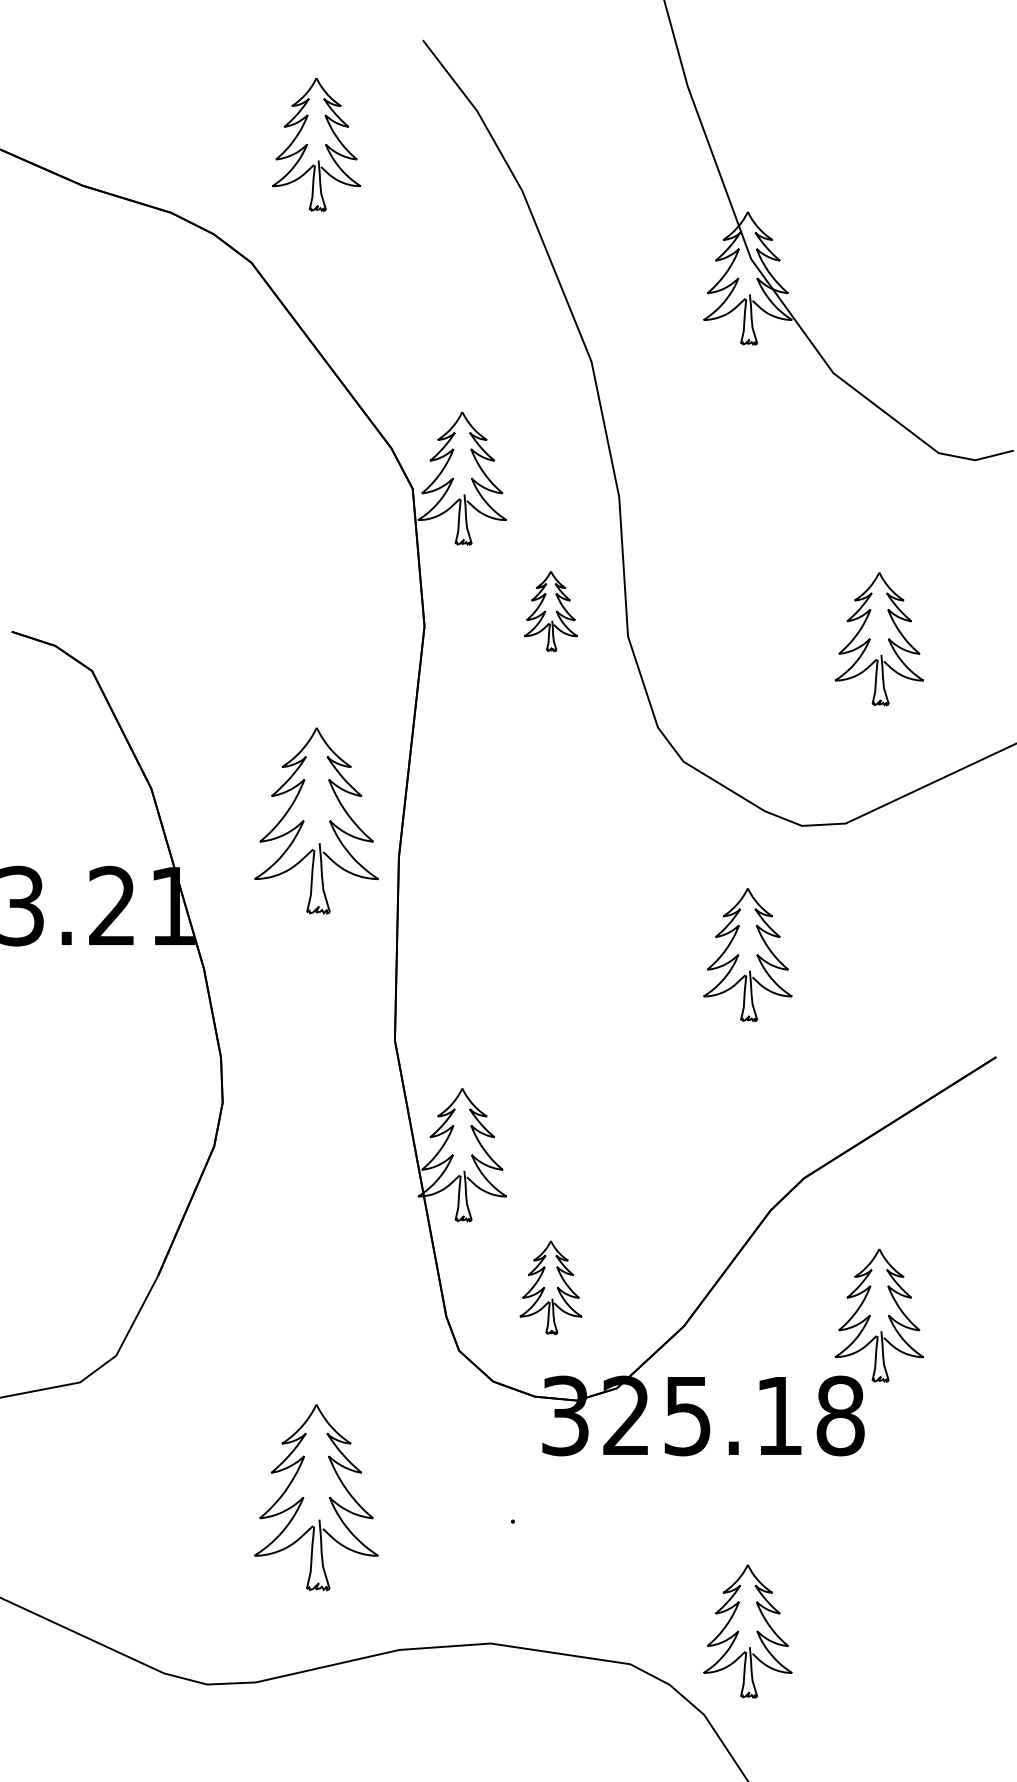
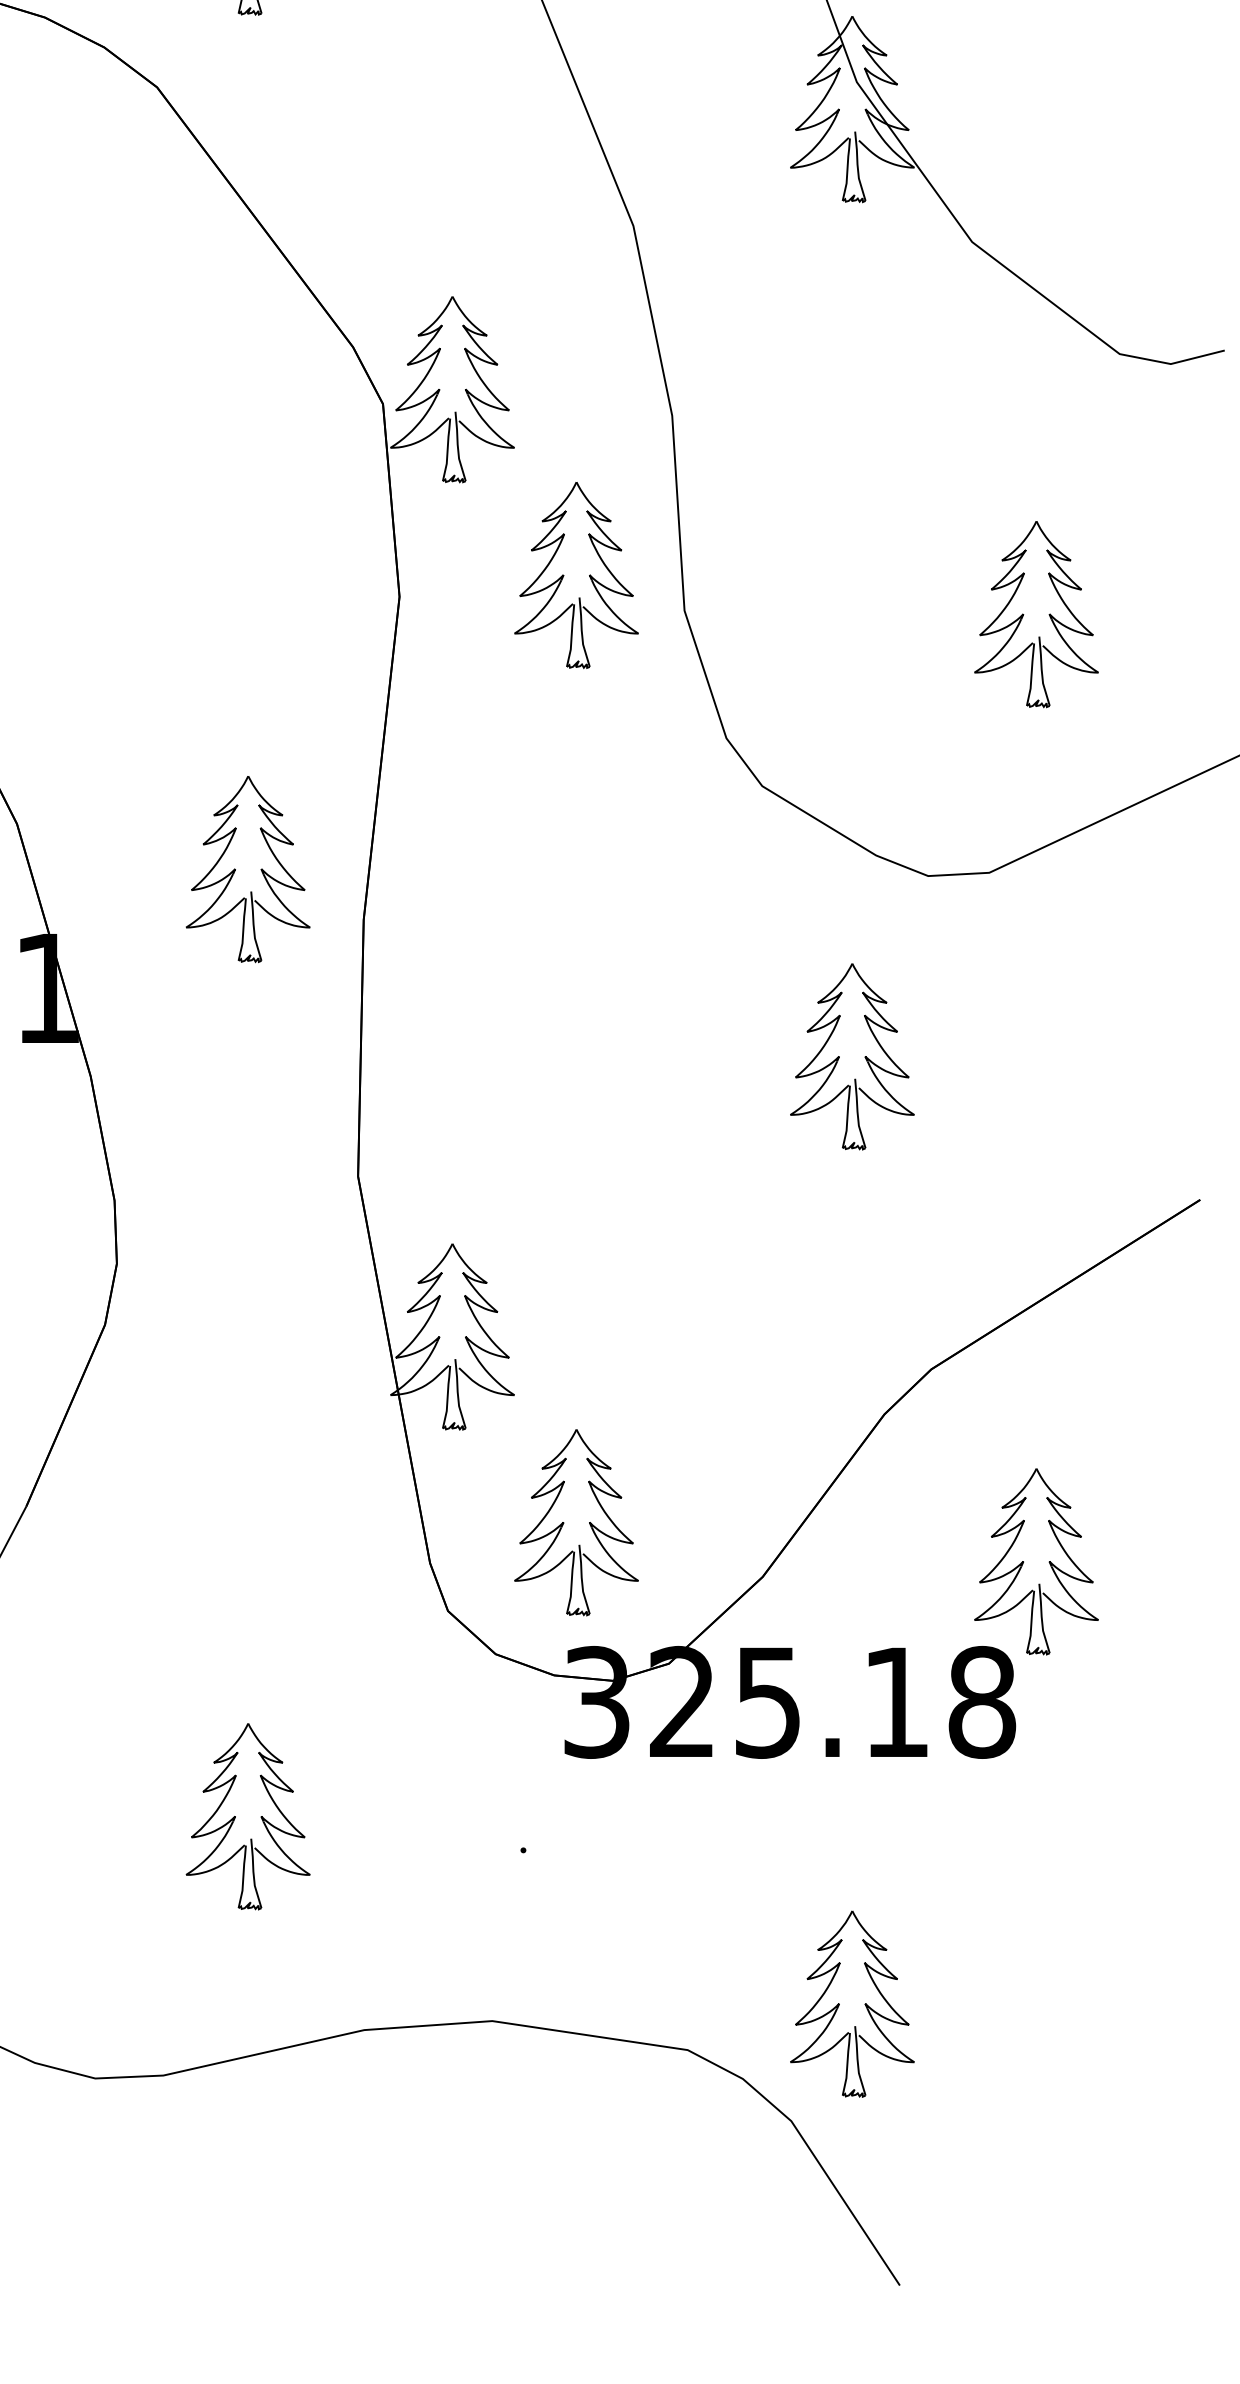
part: (550, 611) -> (575, 575), size x1.67
part: (315, 821) -> (246, 869), size x0.71
part: (550, 1287) -> (575, 1522), size x1.43
part: (316, 1497) -> (248, 1816), size x0.71

